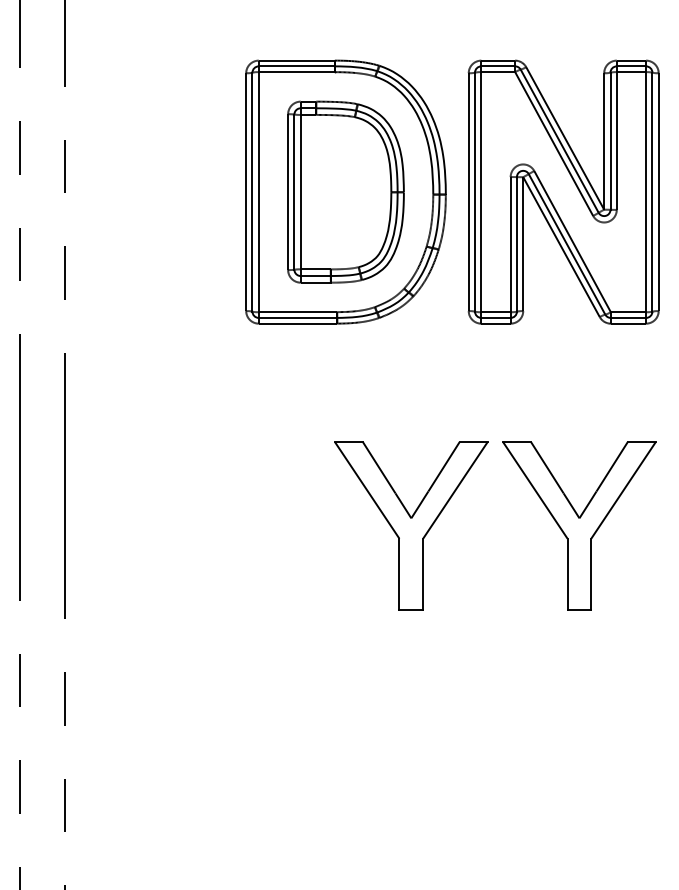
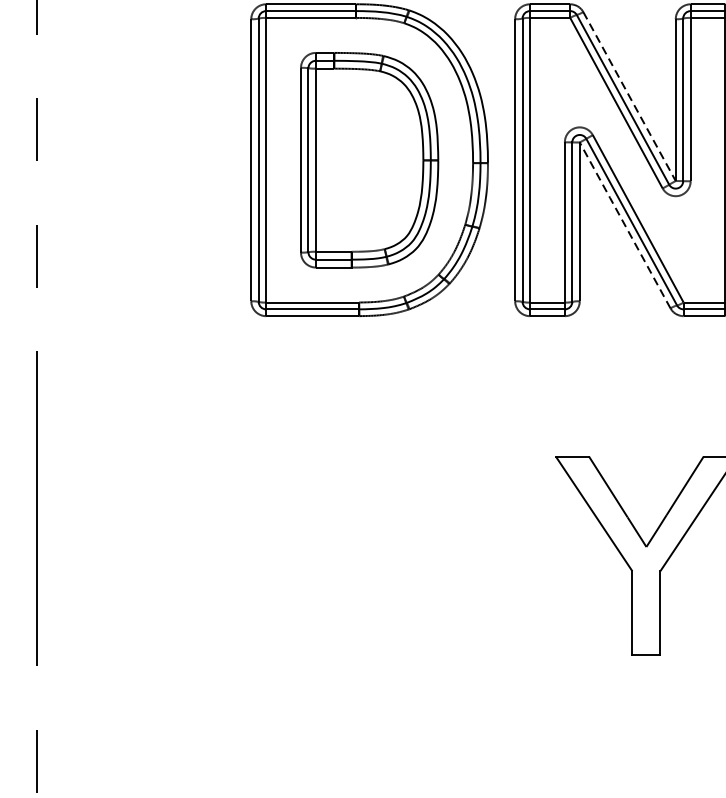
line: (565, 138) -> (629, 96), solid -> dashed
line: (561, 247) -> (625, 225), solid -> dashed
part: (411, 525) -> (447, 555), removed

